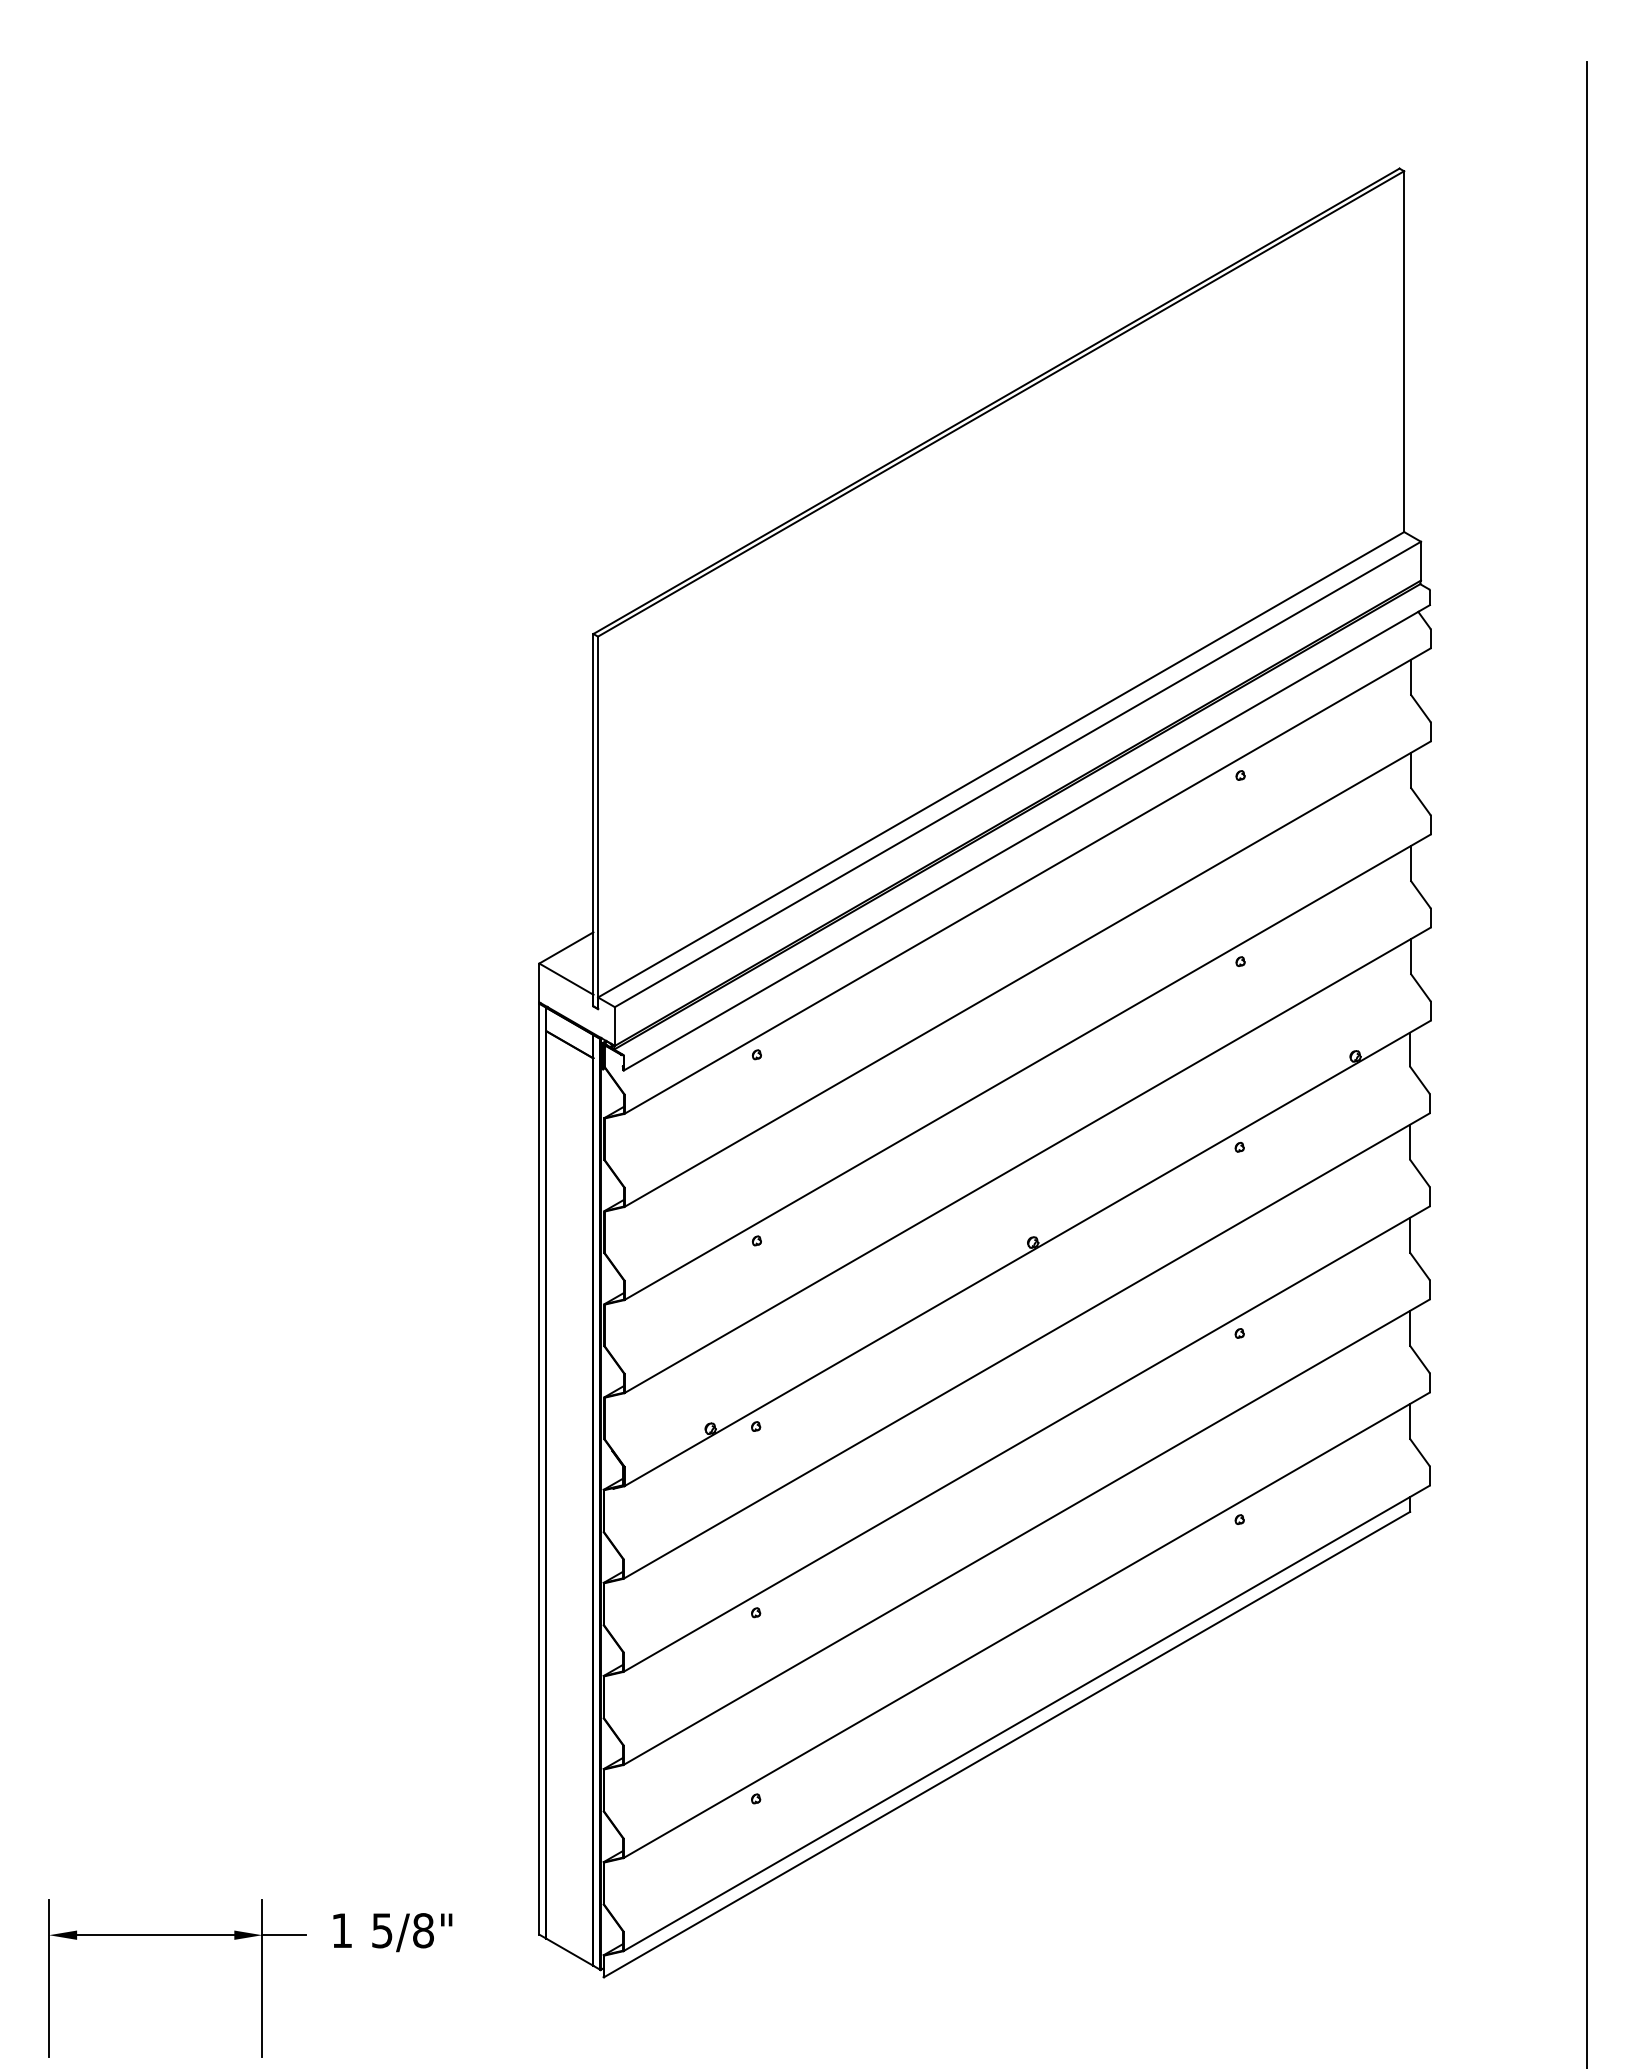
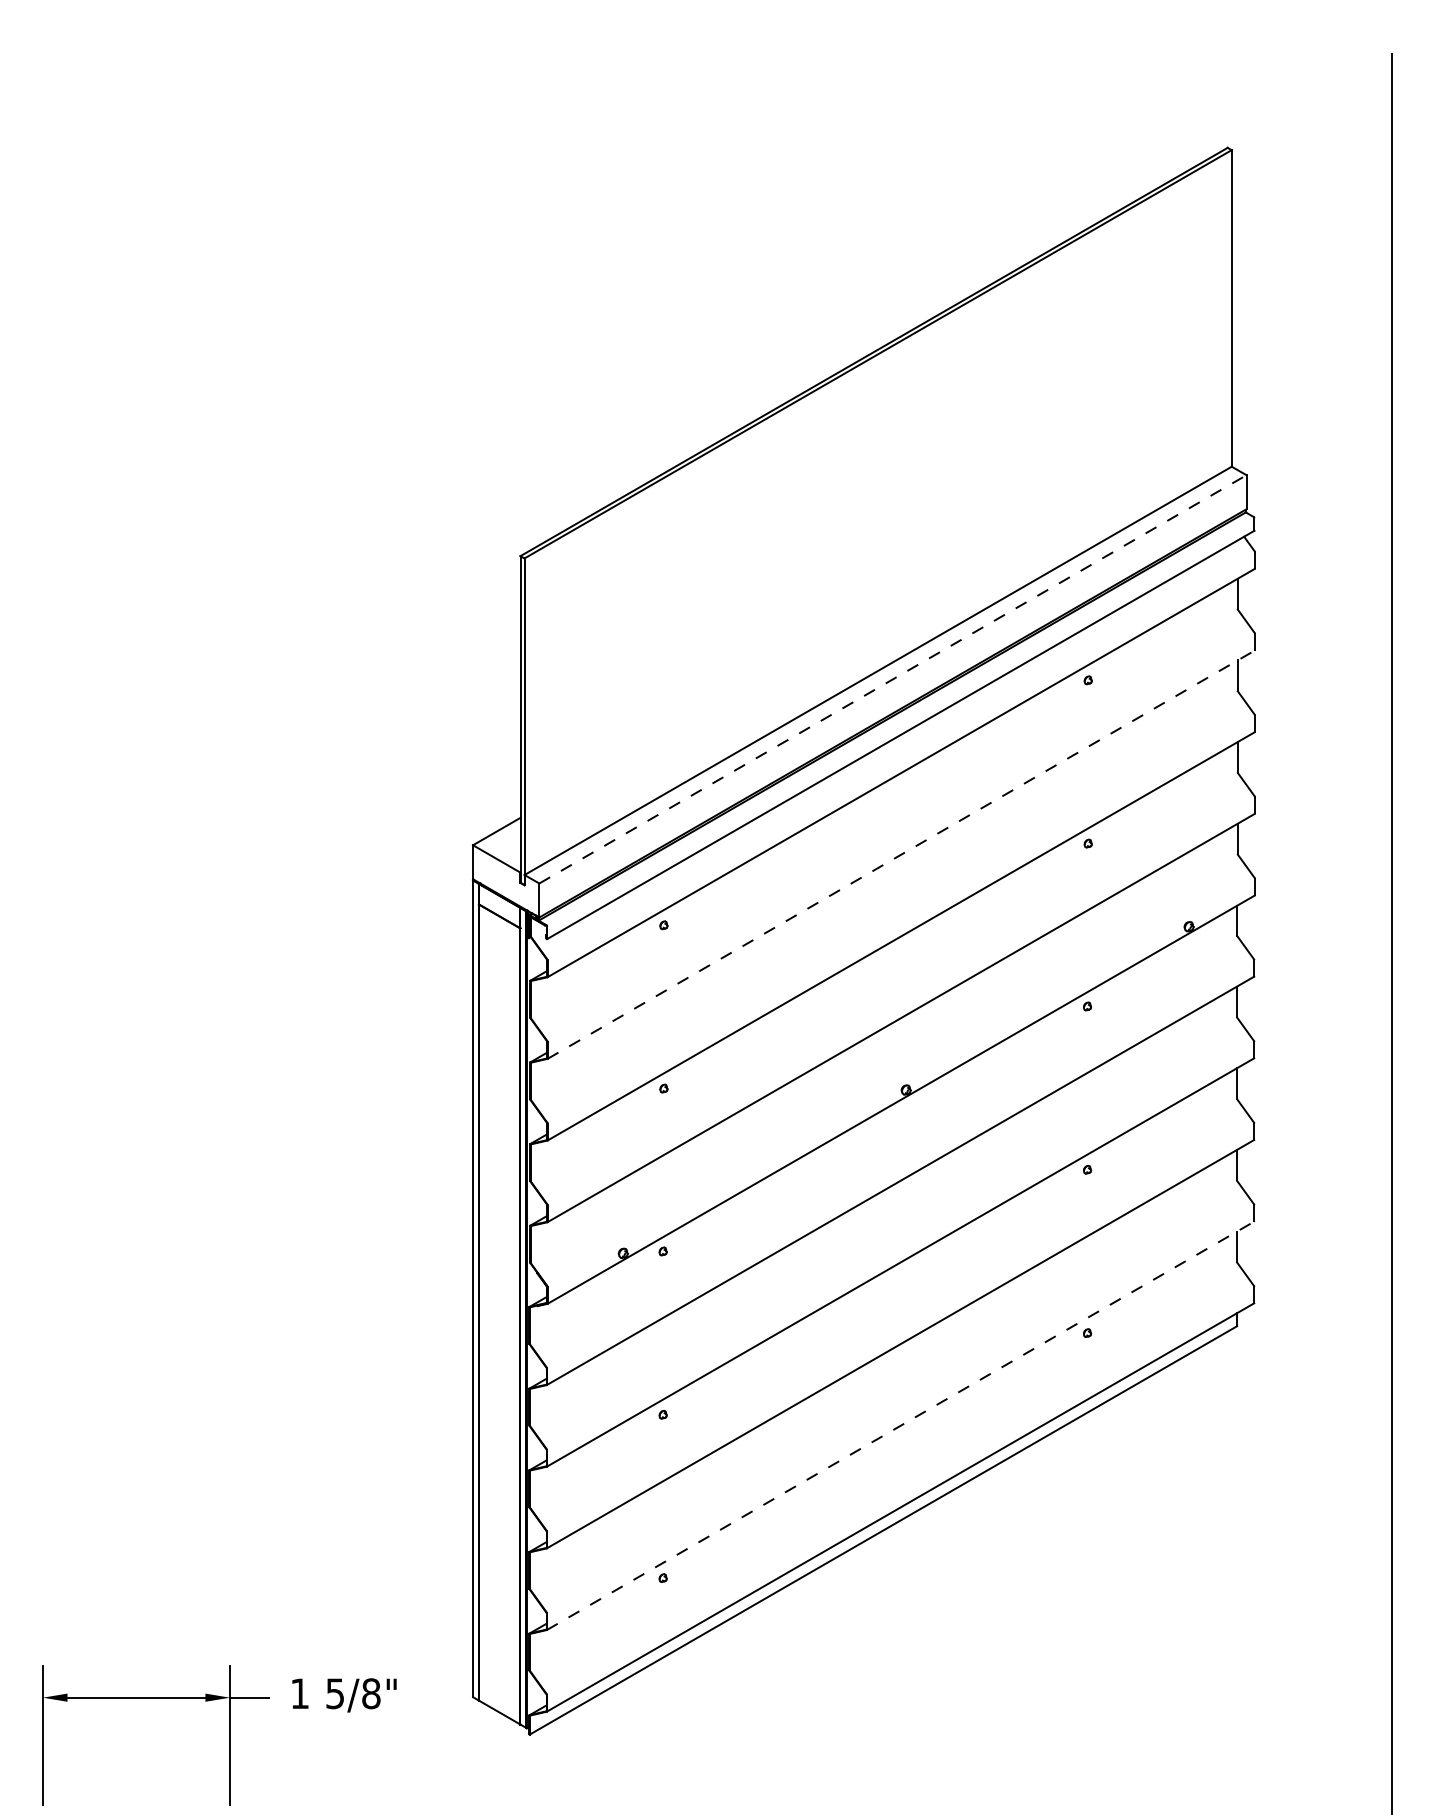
line: (1018, 774) -> (893, 679), solid -> dashed
line: (1027, 974) -> (901, 854), solid -> dashed
line: (1026, 1625) -> (900, 1425), solid -> dashed

